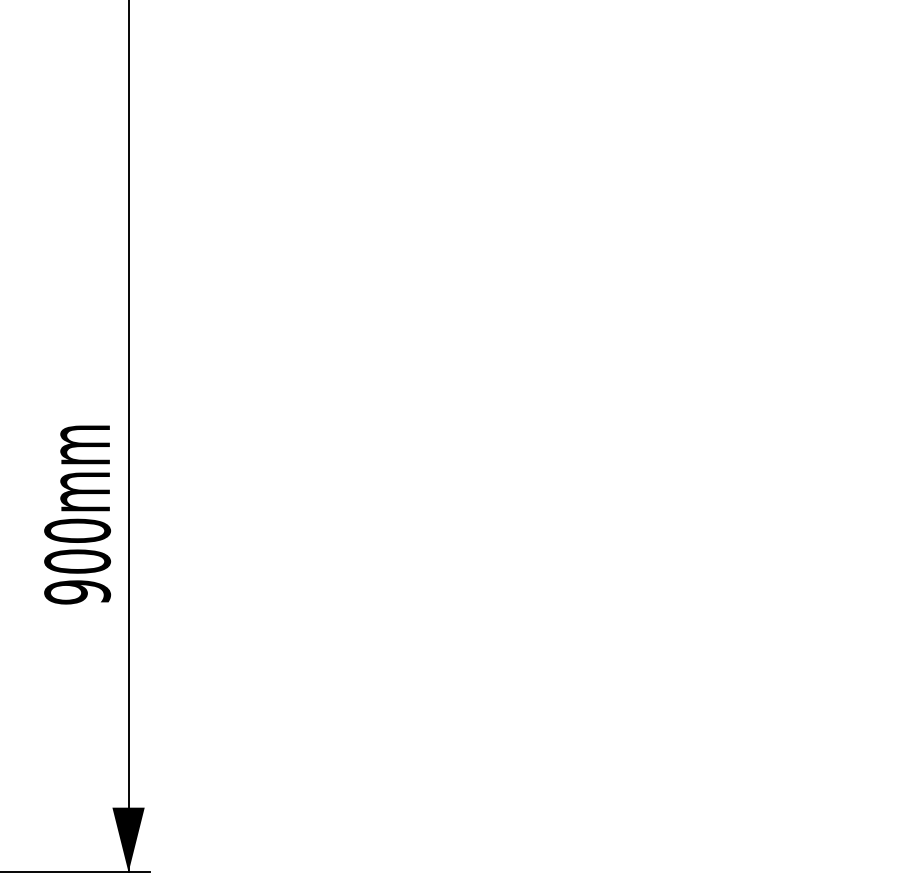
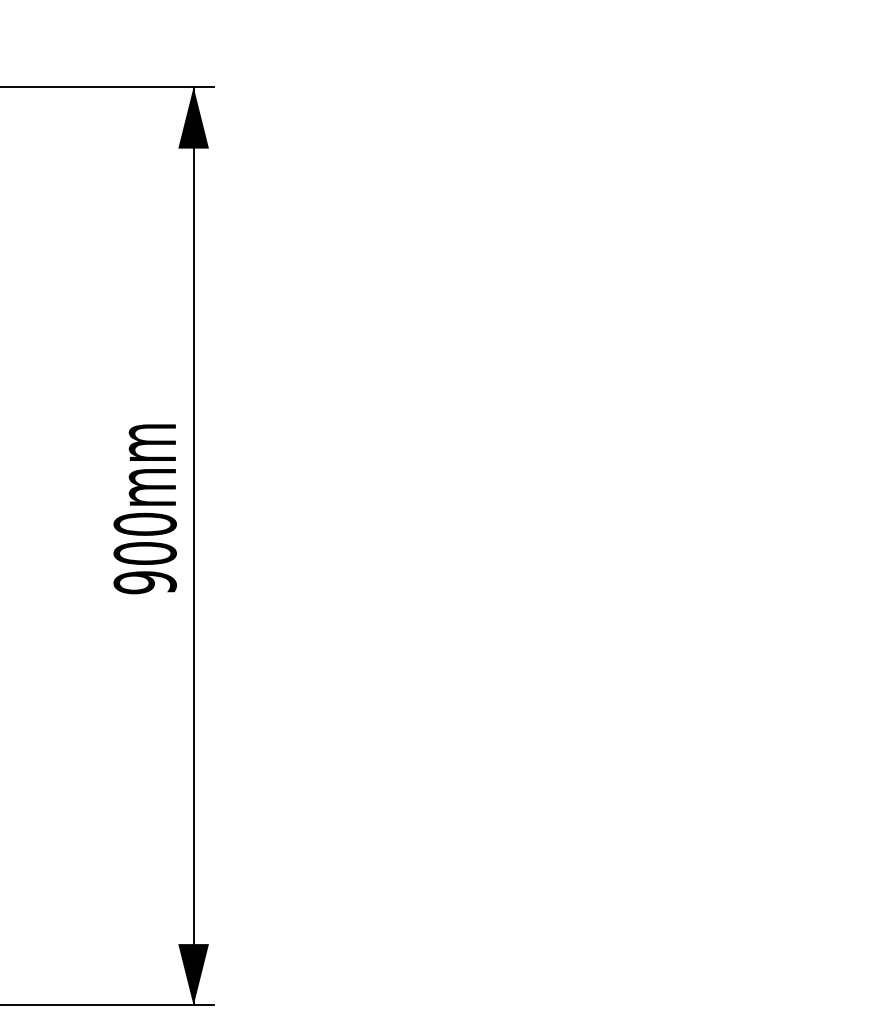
text: (76, 515) -> (144, 509), moved

